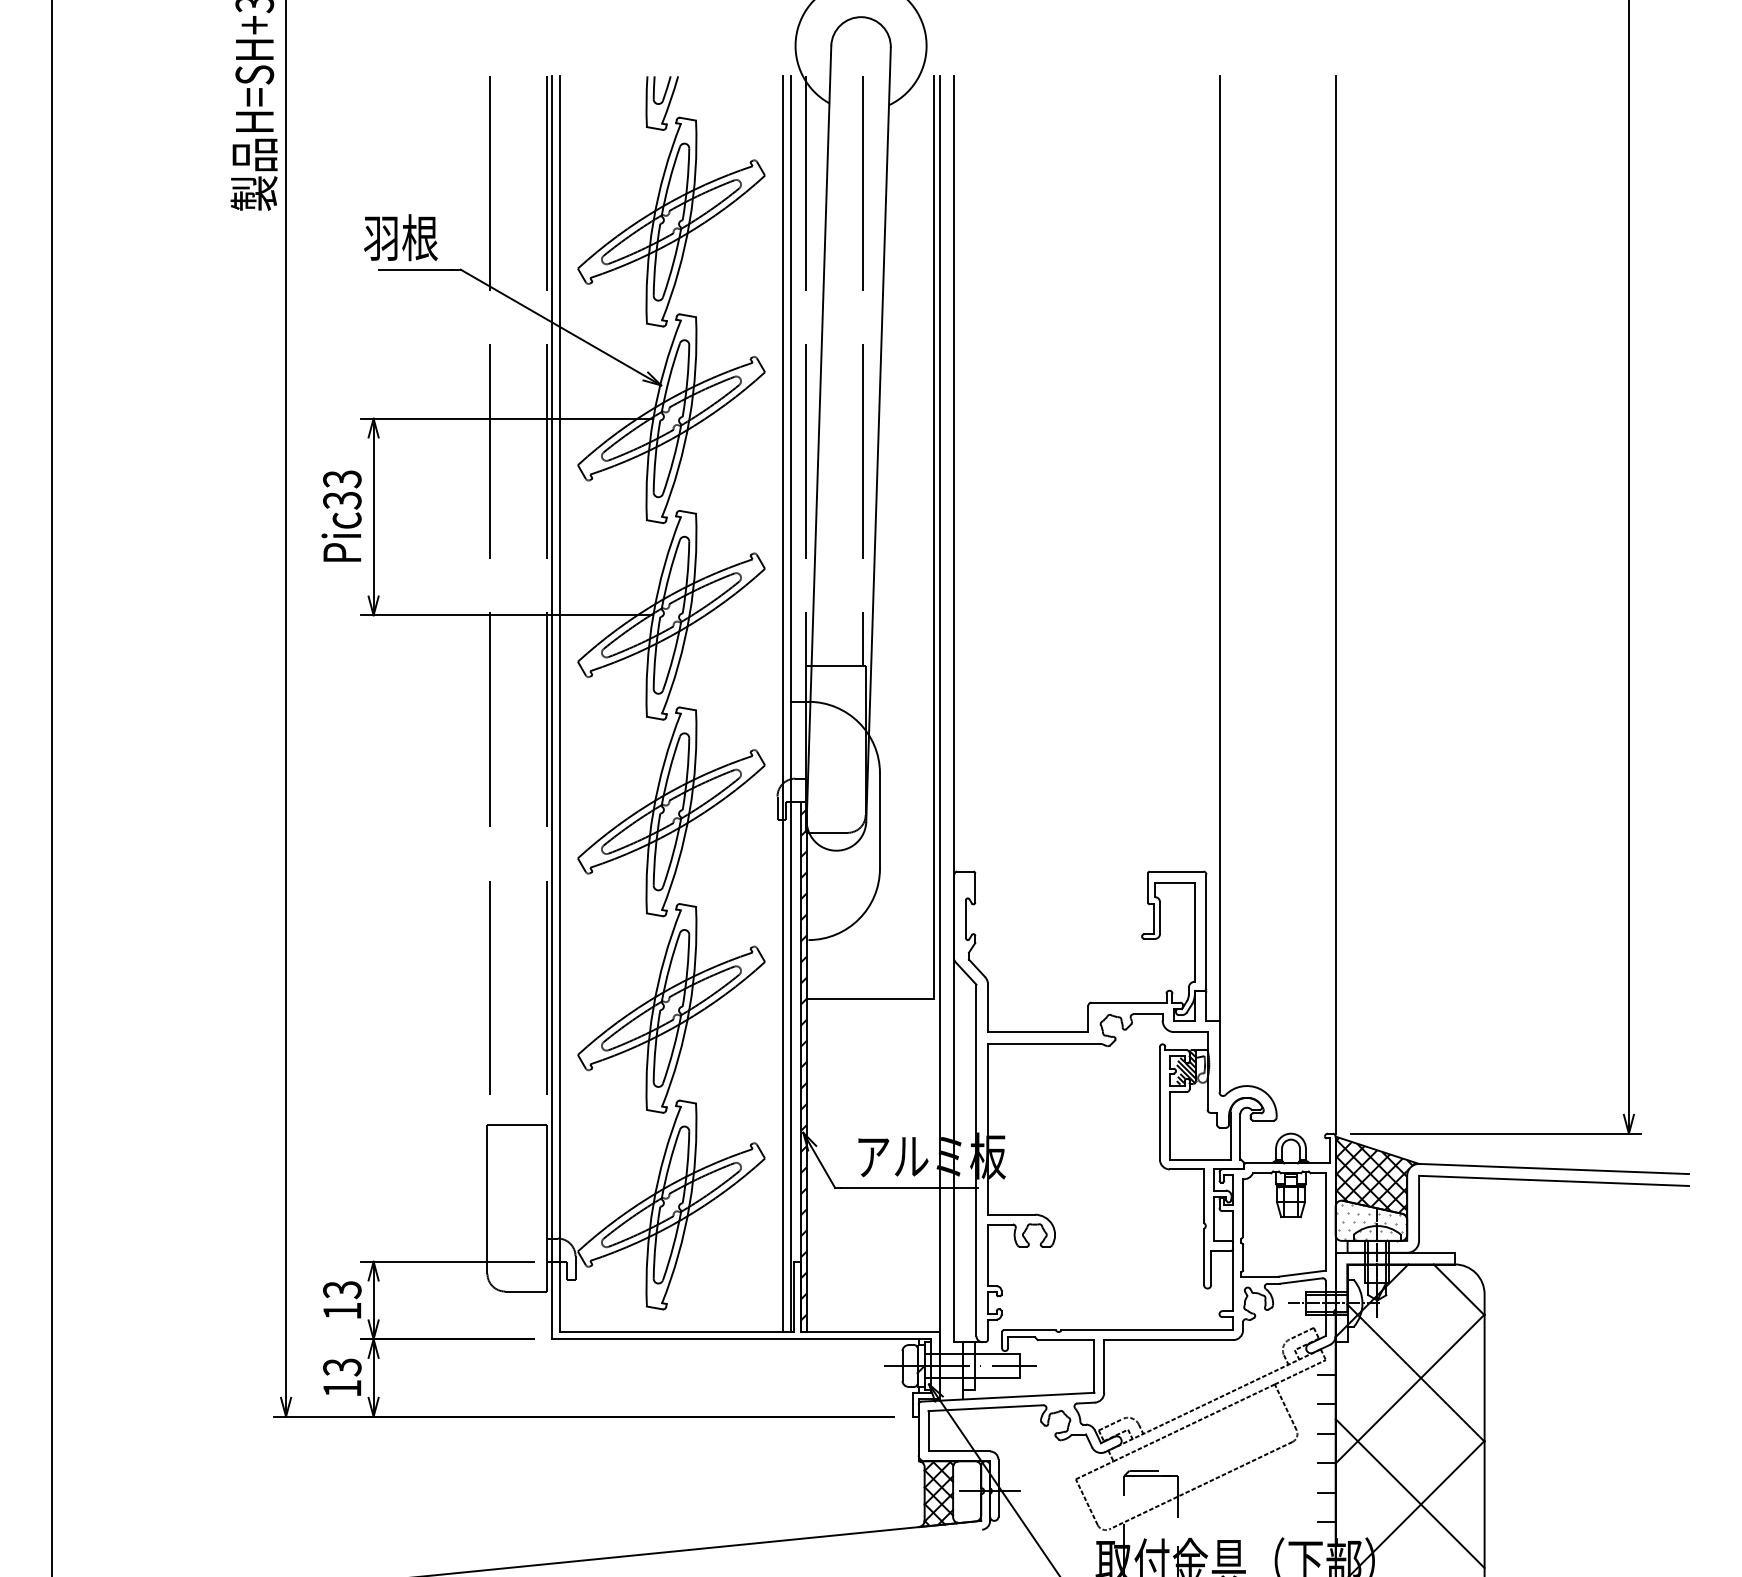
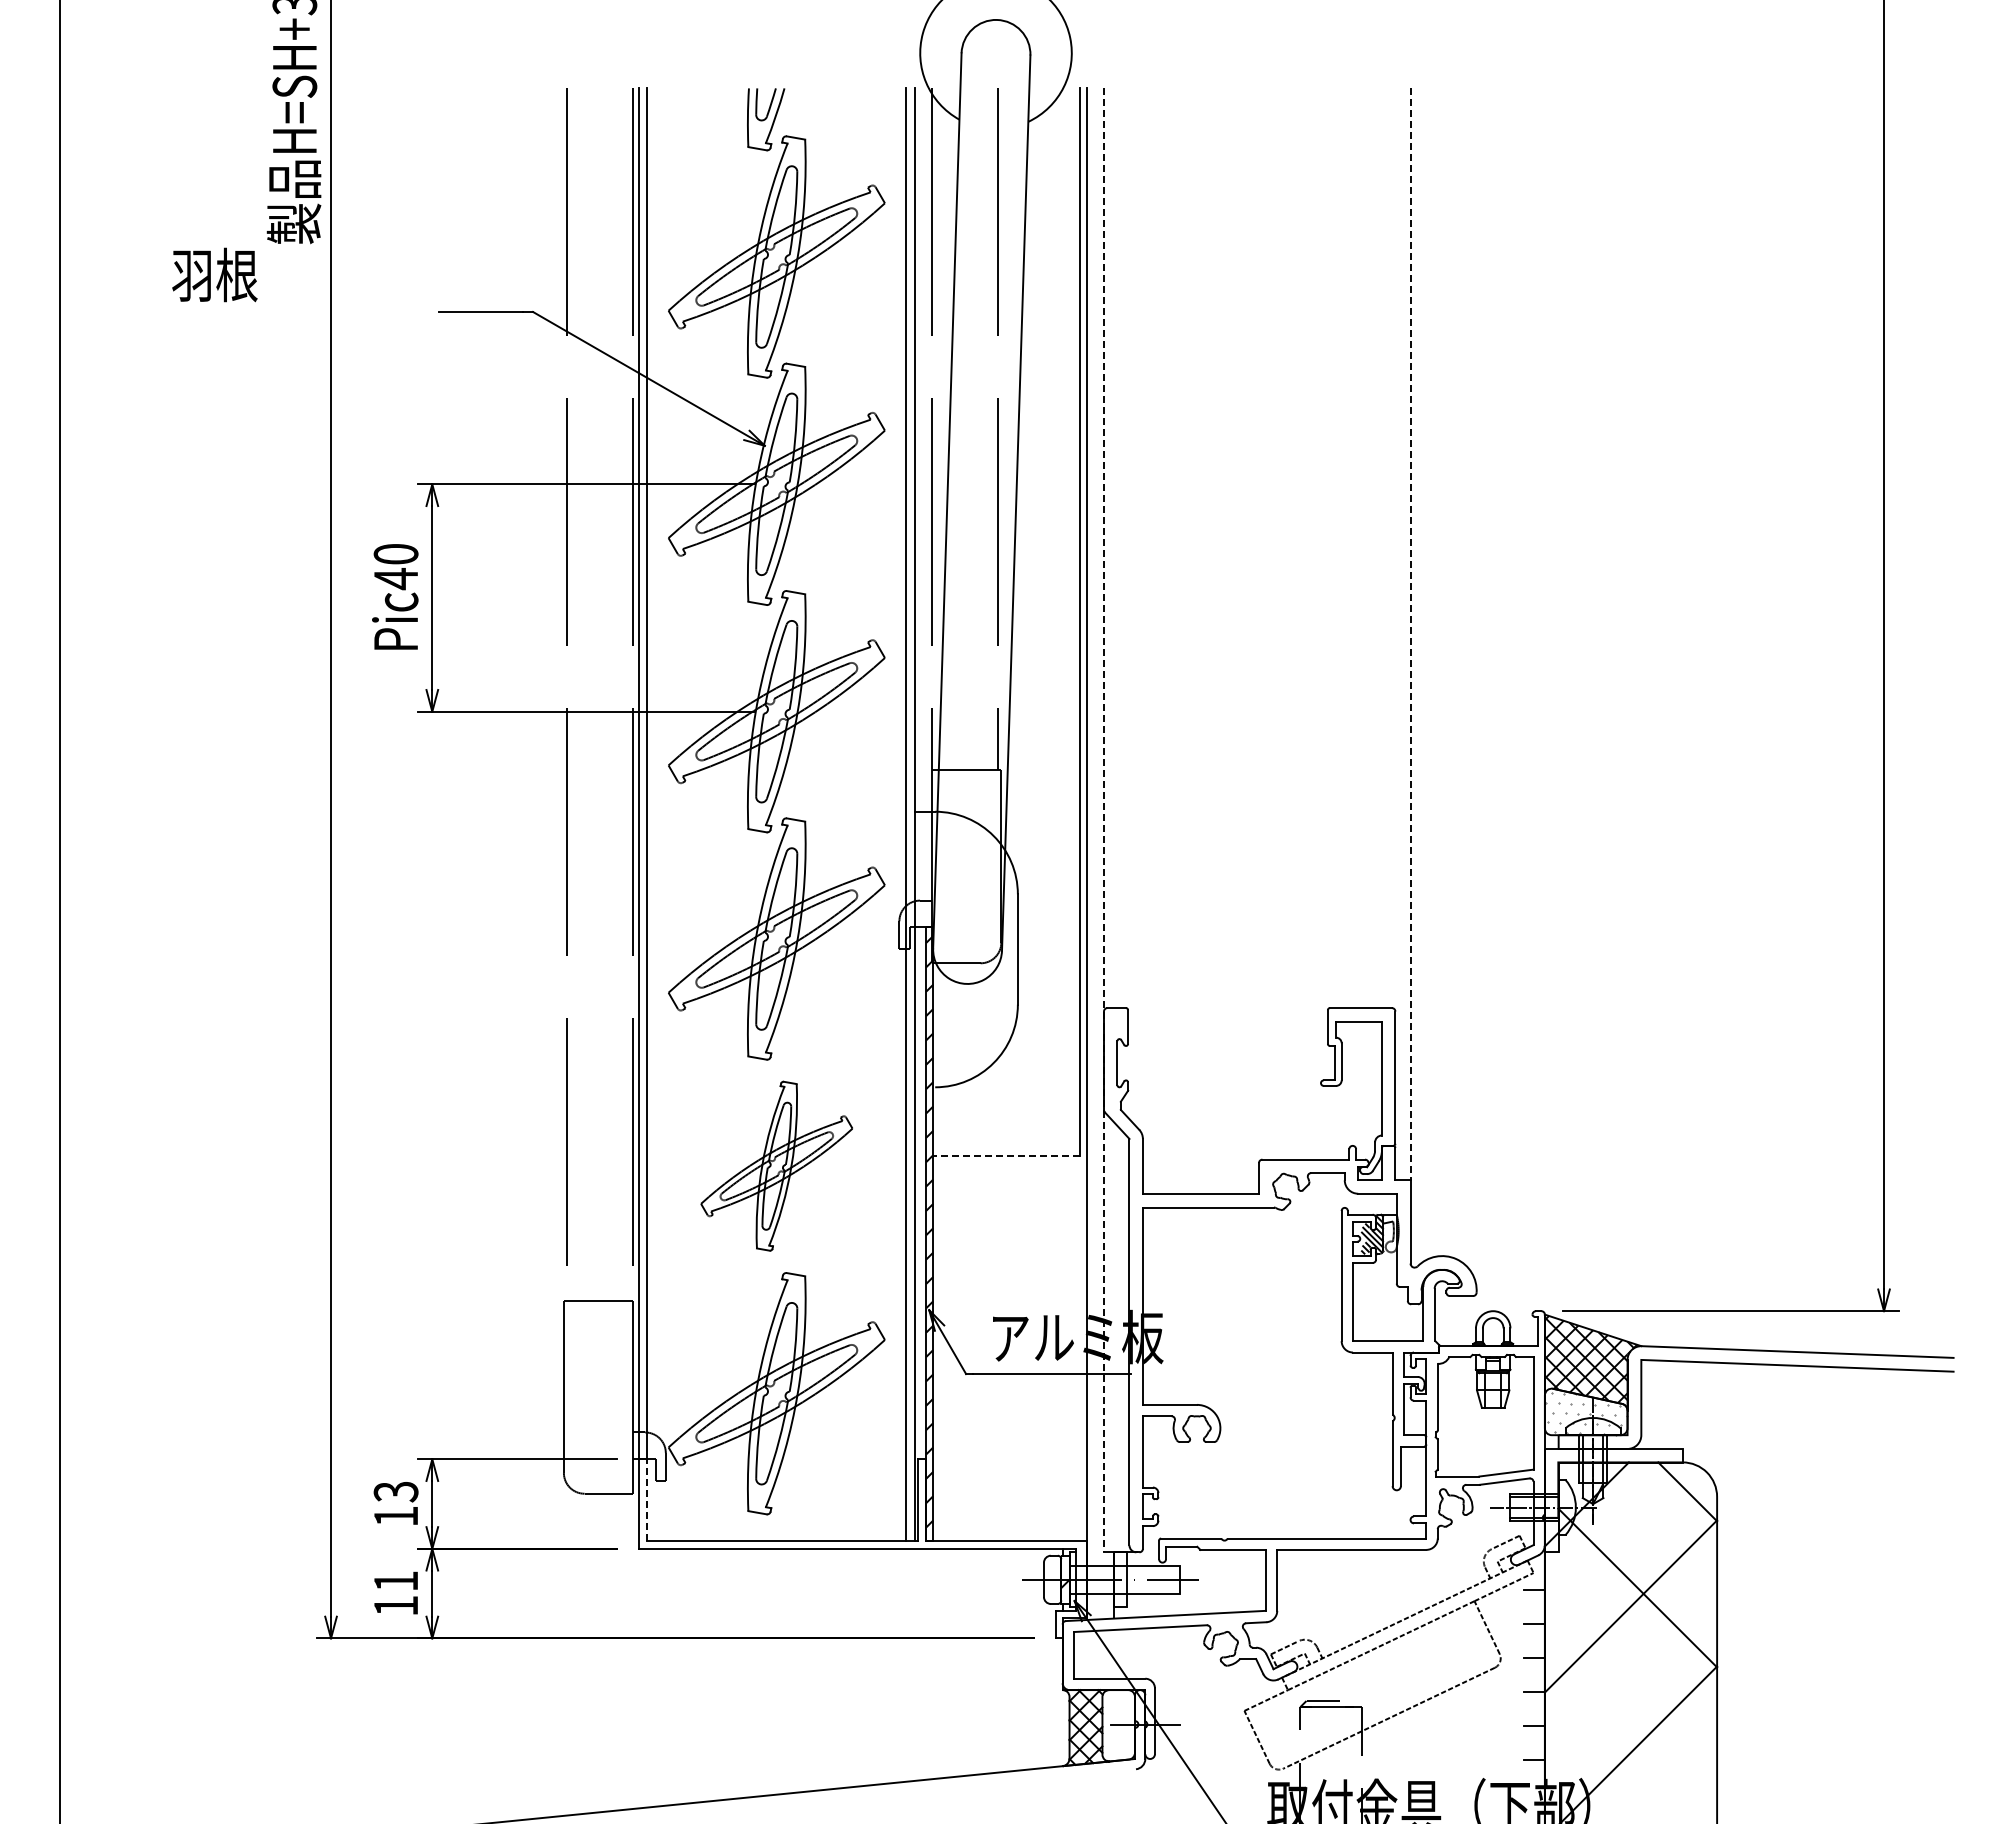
text: (400, 237) -> (214, 274), moved
text: (341, 490) -> (395, 567), Pic33 -> Pic40
line: (1219, 548) -> (1410, 634), solid -> dashed
line: (1335, 604) -> (1544, 699), removed
line: (954, 709) -> (1103, 820), solid -> dashed
line: (870, 999) -> (1006, 1155), solid -> dashed
part: (671, 1007) -> (776, 1165), size x0.7
line: (559, 1296) -> (647, 1499), solid -> dashed
text: (341, 1367) -> (395, 1581), 13 -> 11
line: (1409, 1493) -> (1630, 1727), removed

